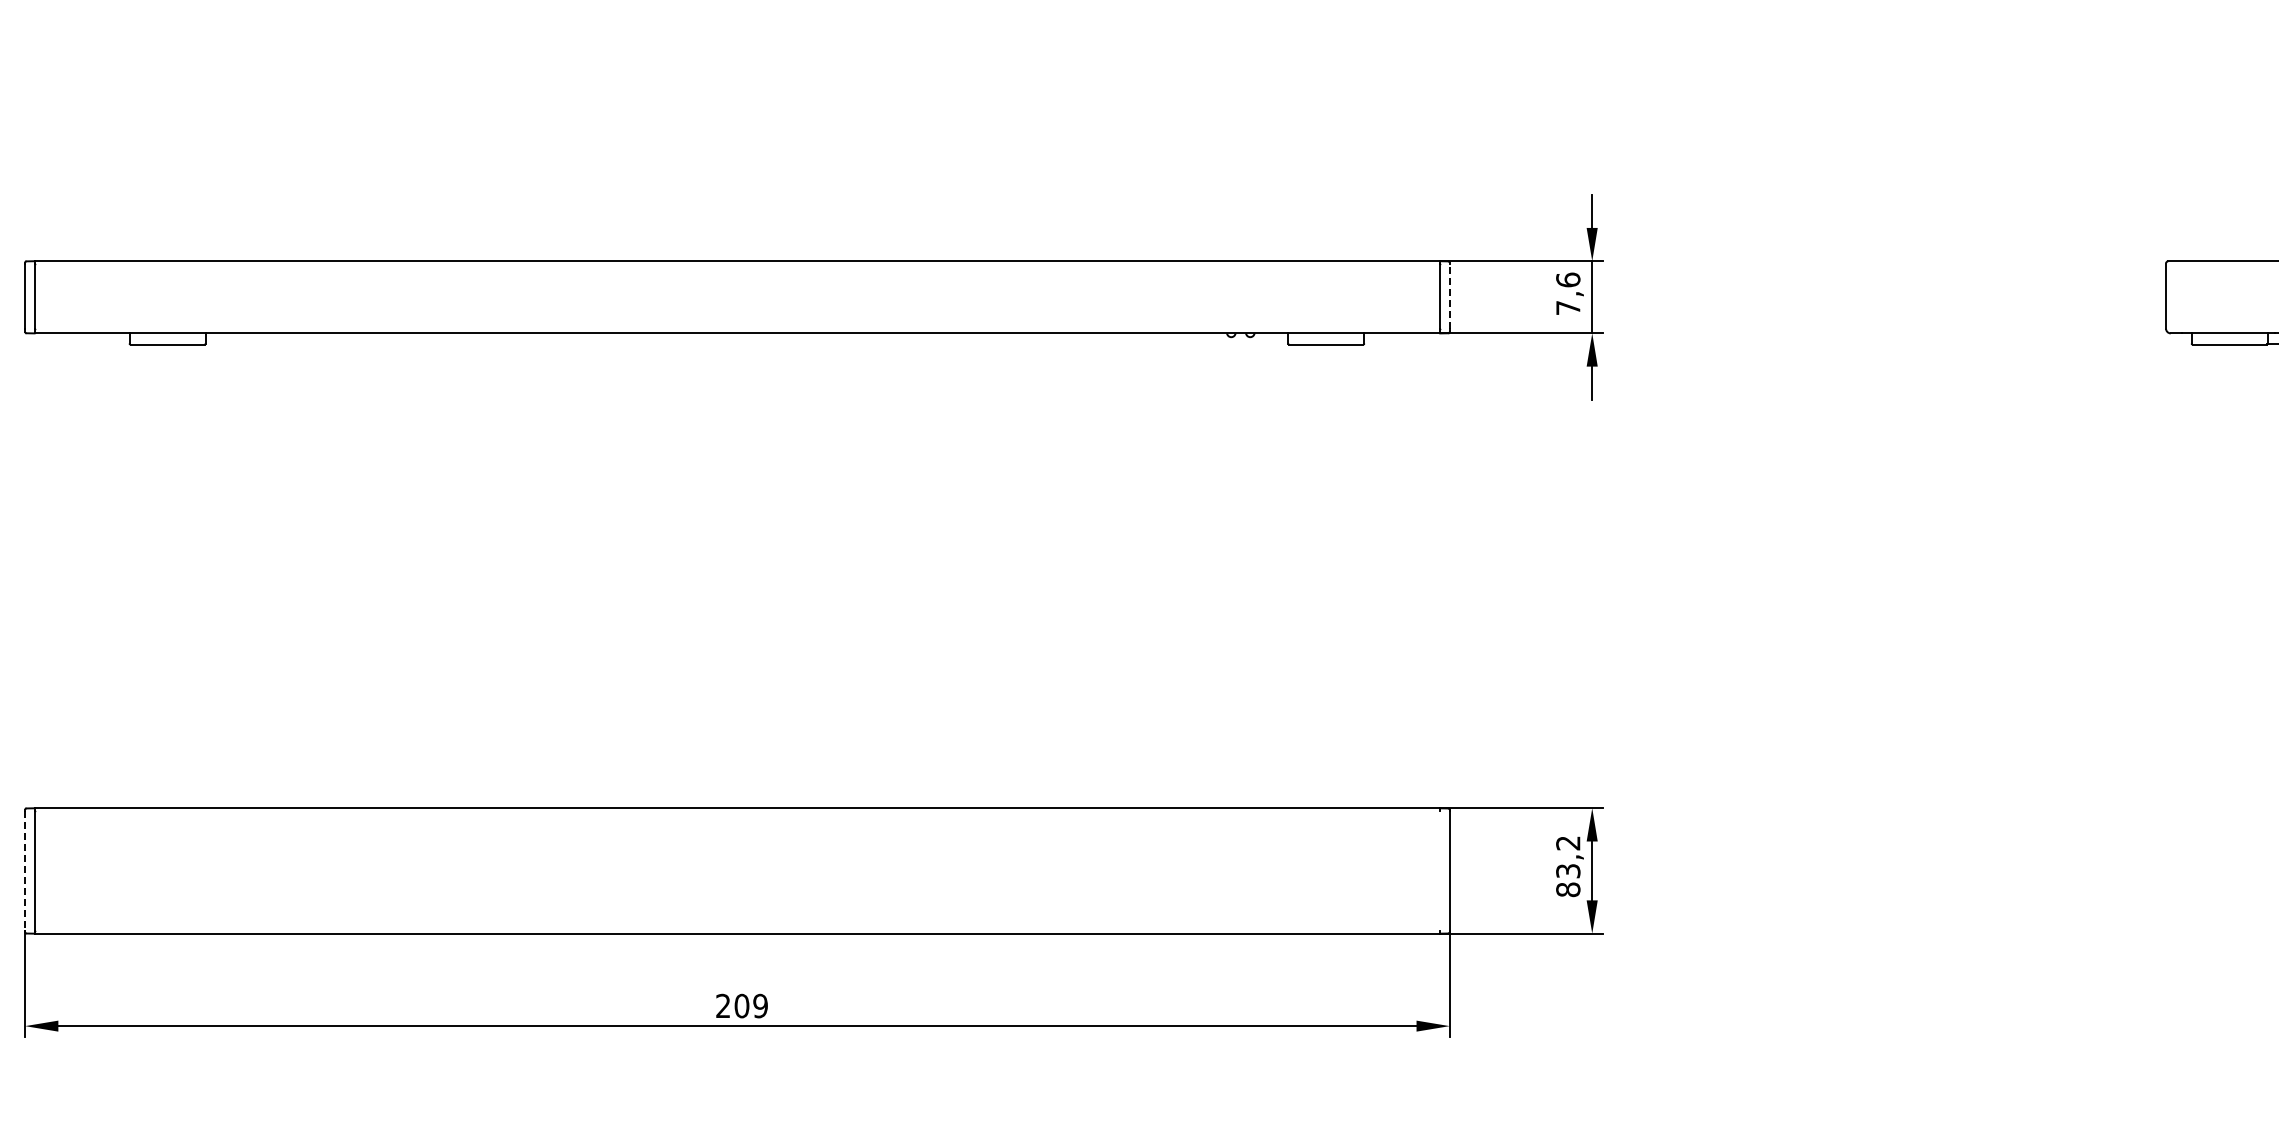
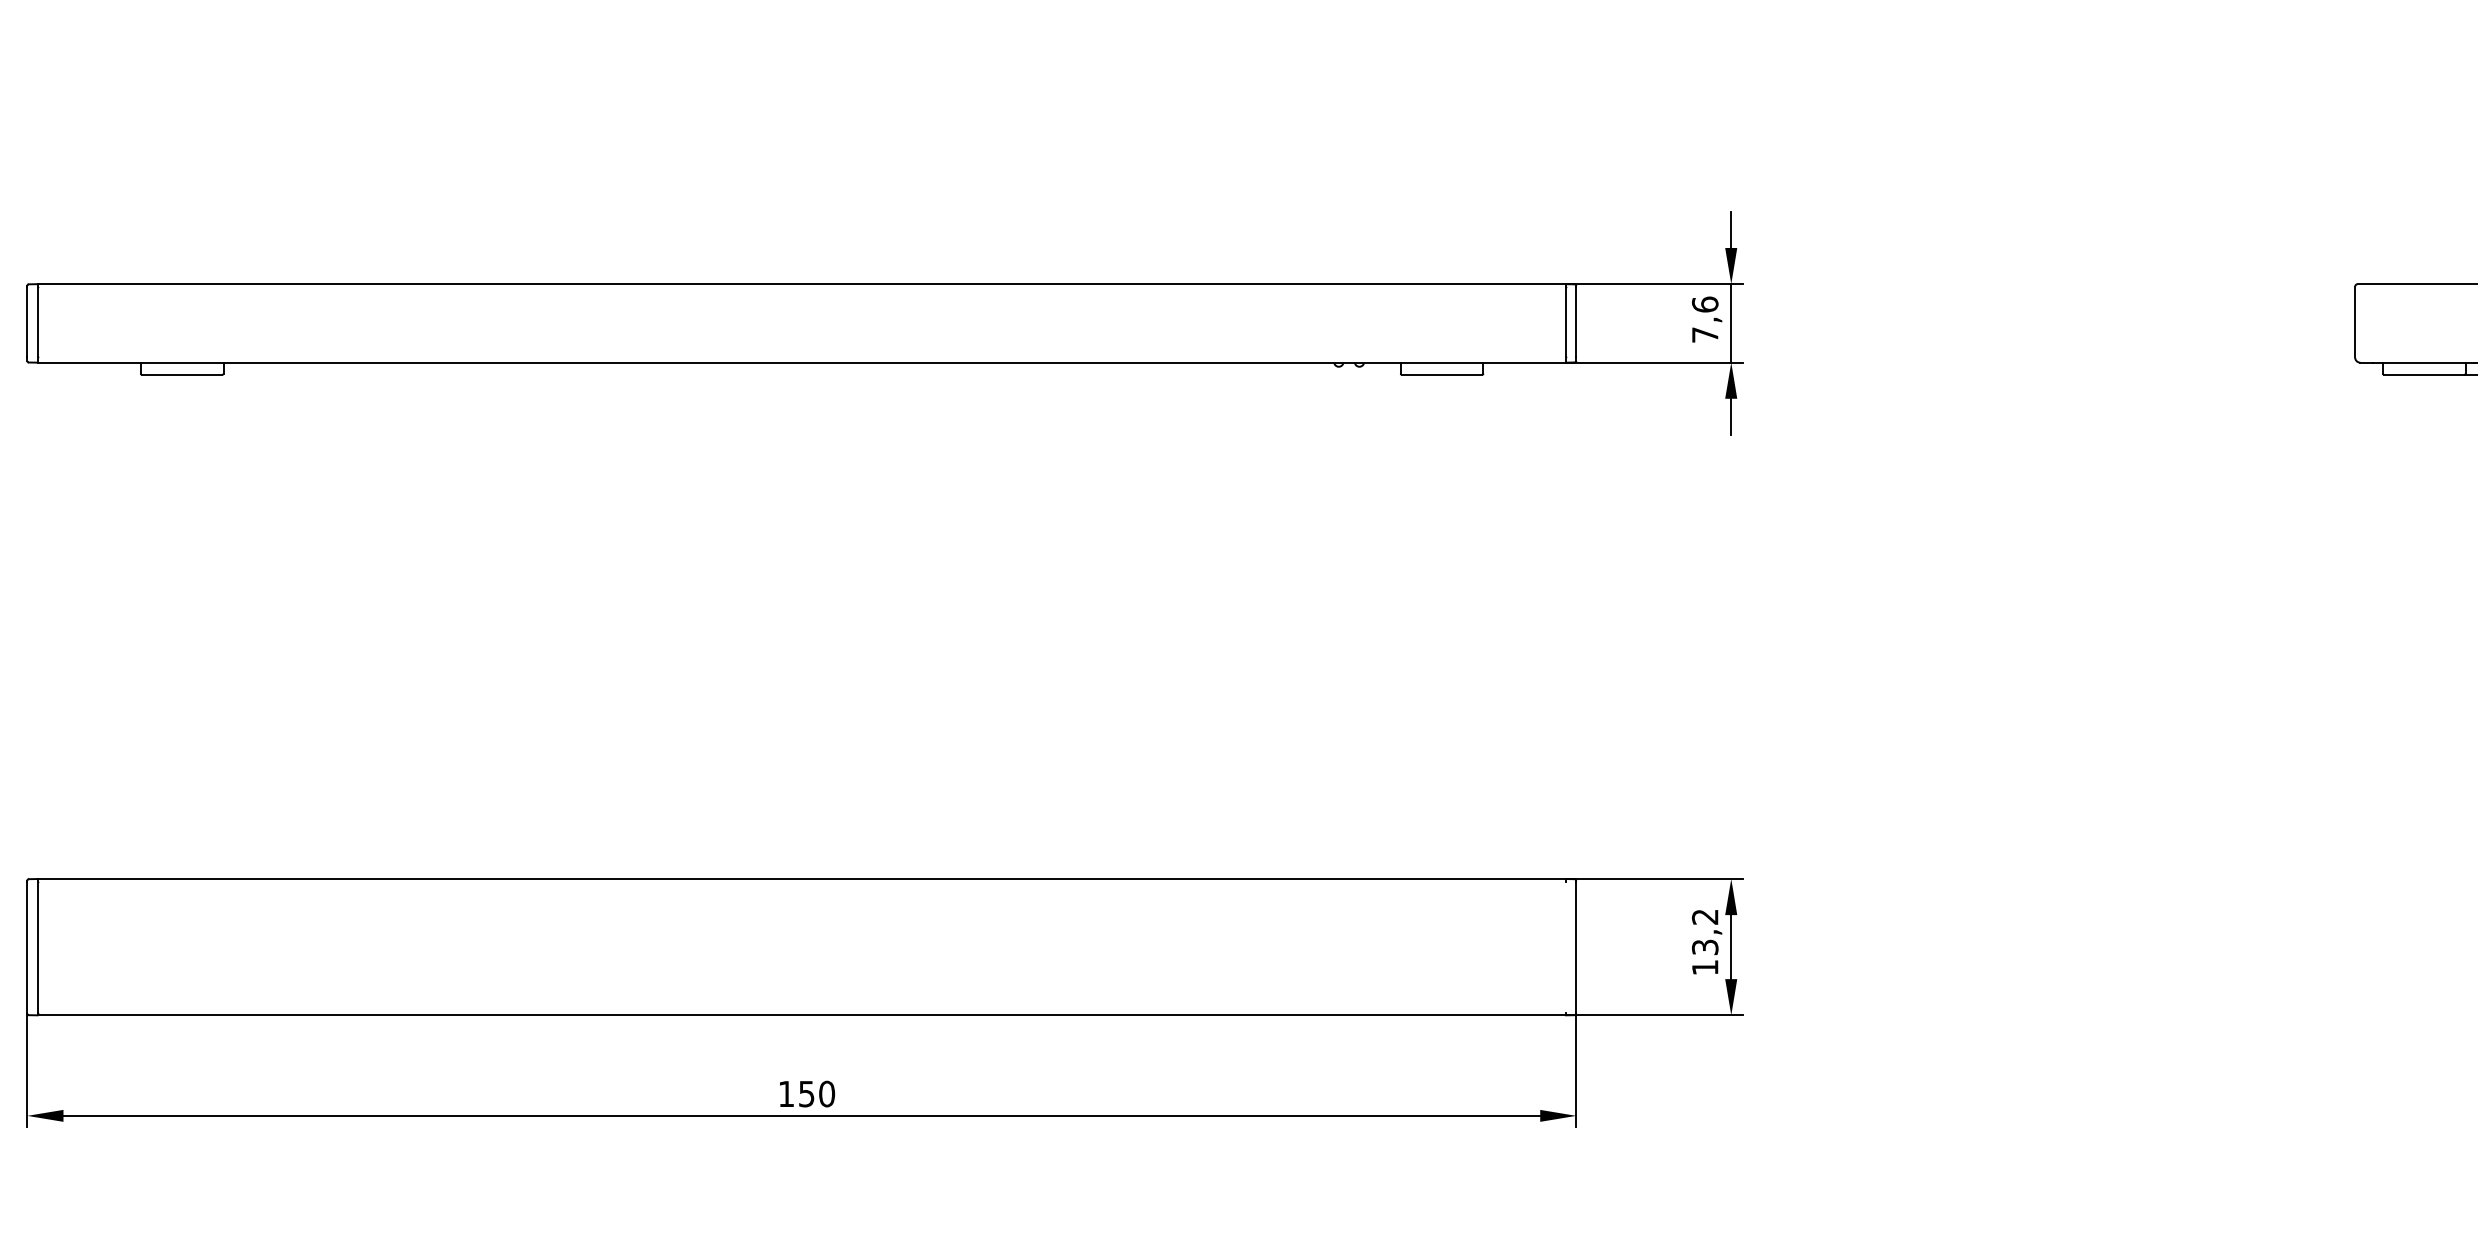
line: (1449, 295) -> (1576, 321), dashed -> solid
line: (25, 871) -> (27, 947), dashed -> solid
text: (1568, 889) -> (1705, 967), 83,2 -> 13,2
text: (741, 1005) -> (806, 1093), 209 -> 150

